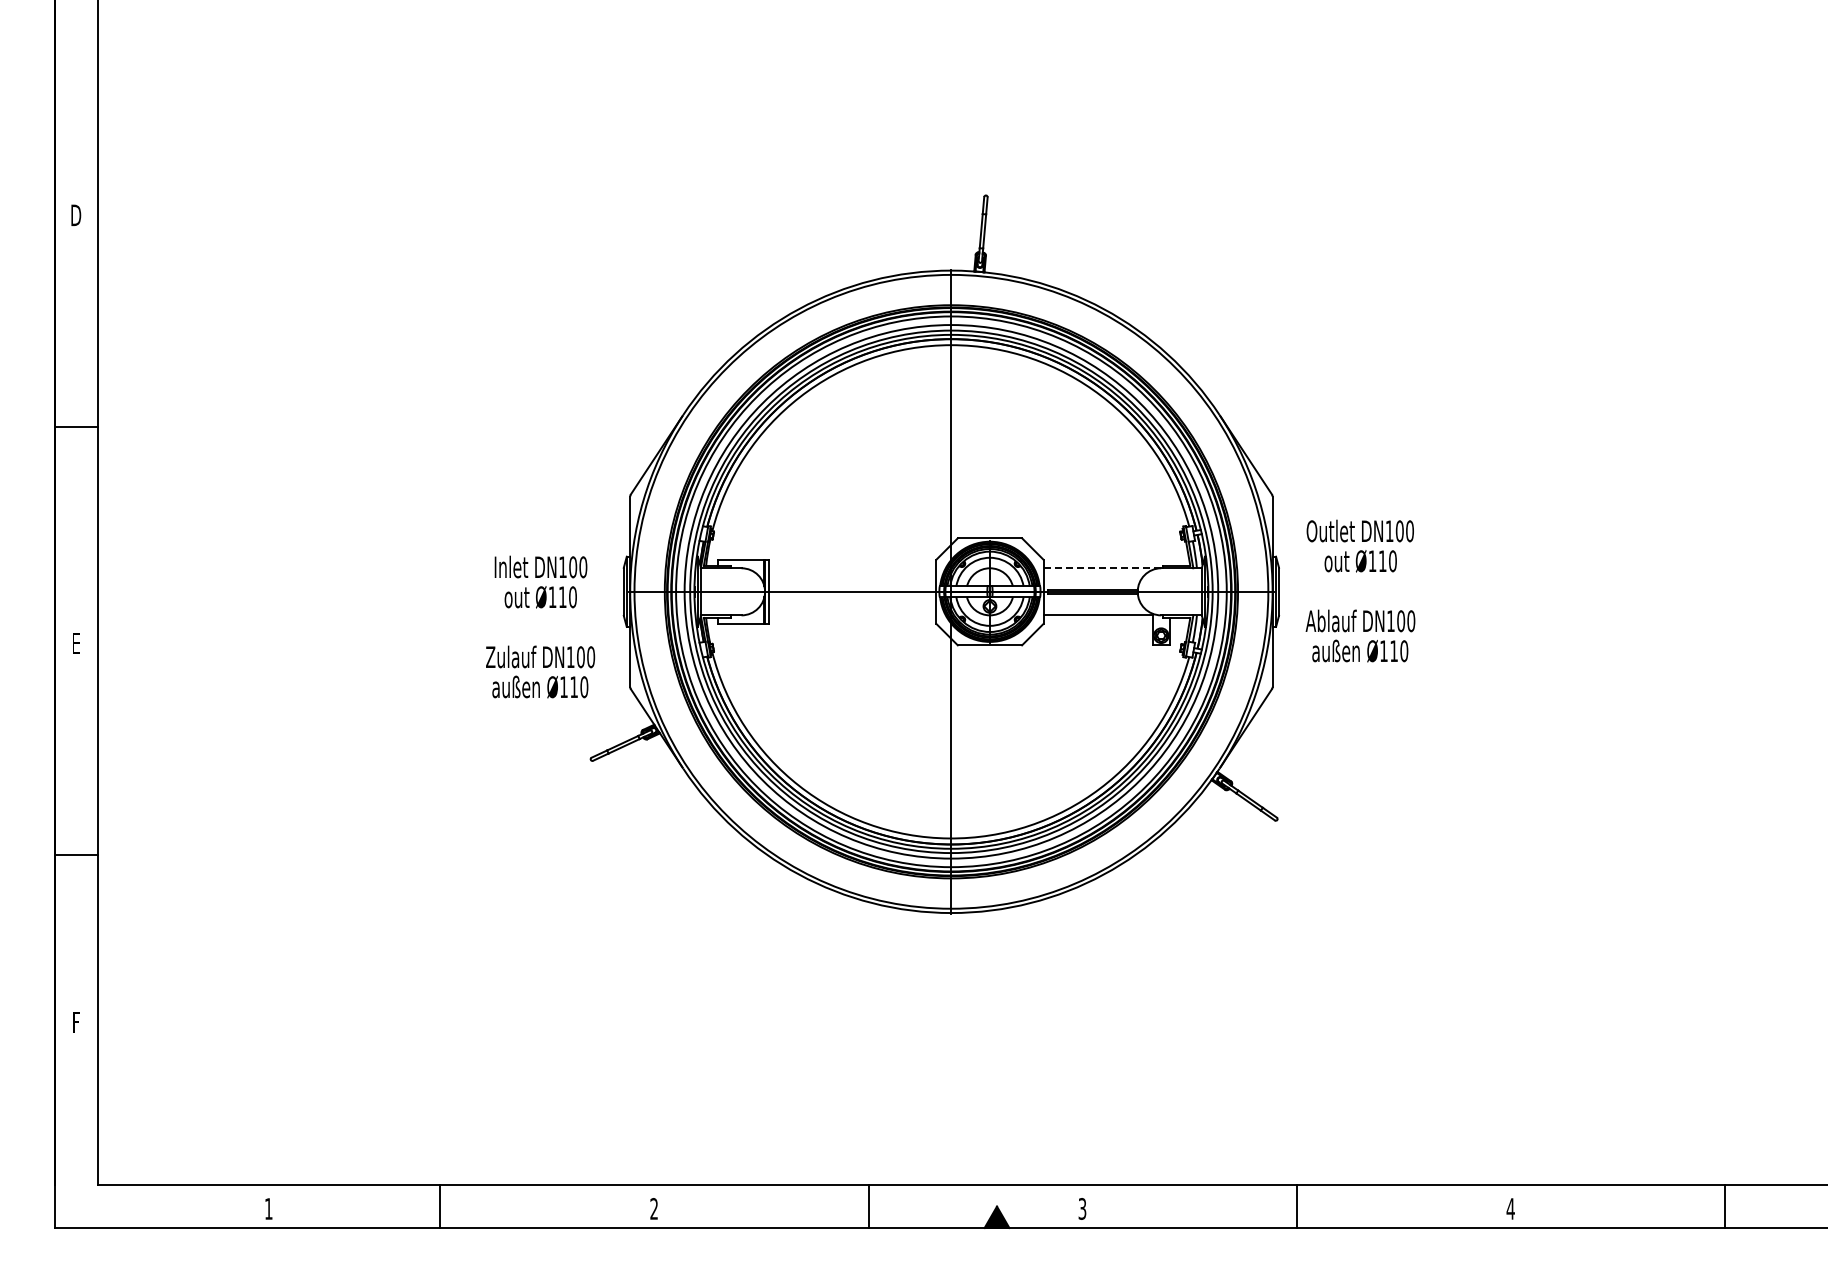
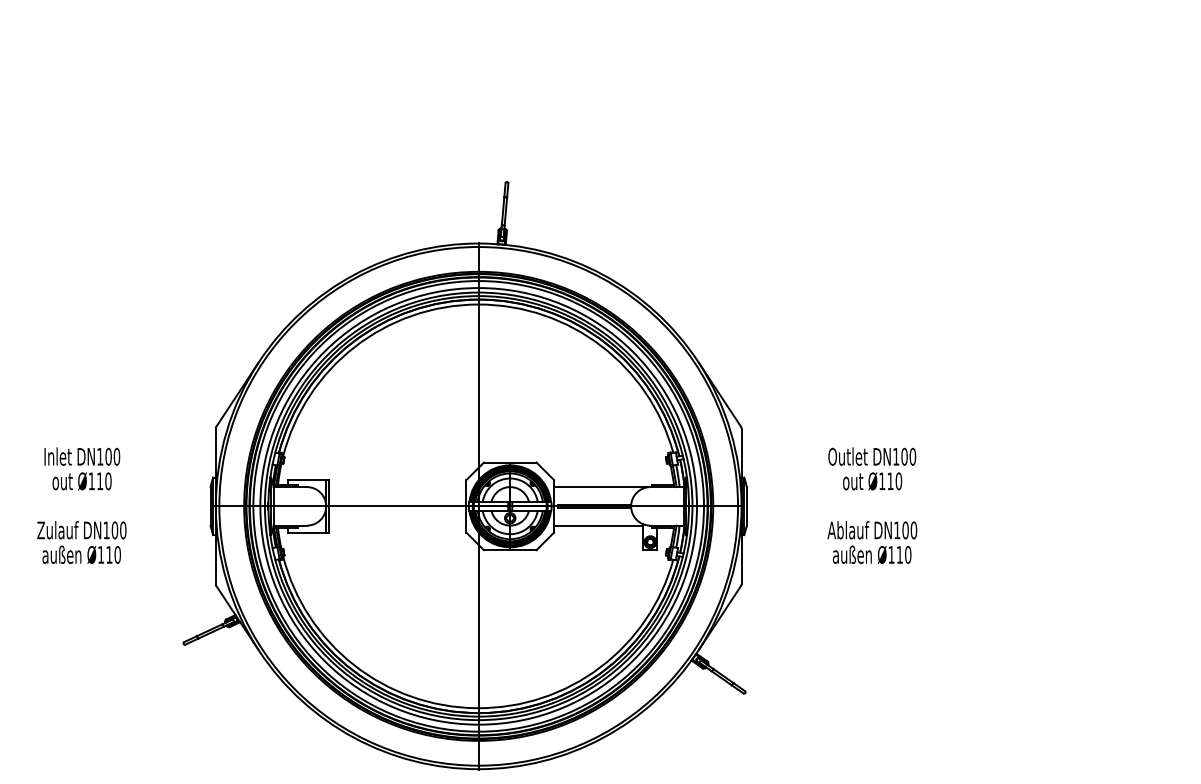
line: (1102, 568) -> (602, 487), dashed -> solid
text: (1360, 590) -> (872, 505), moved
text: (540, 626) -> (81, 505), moved

